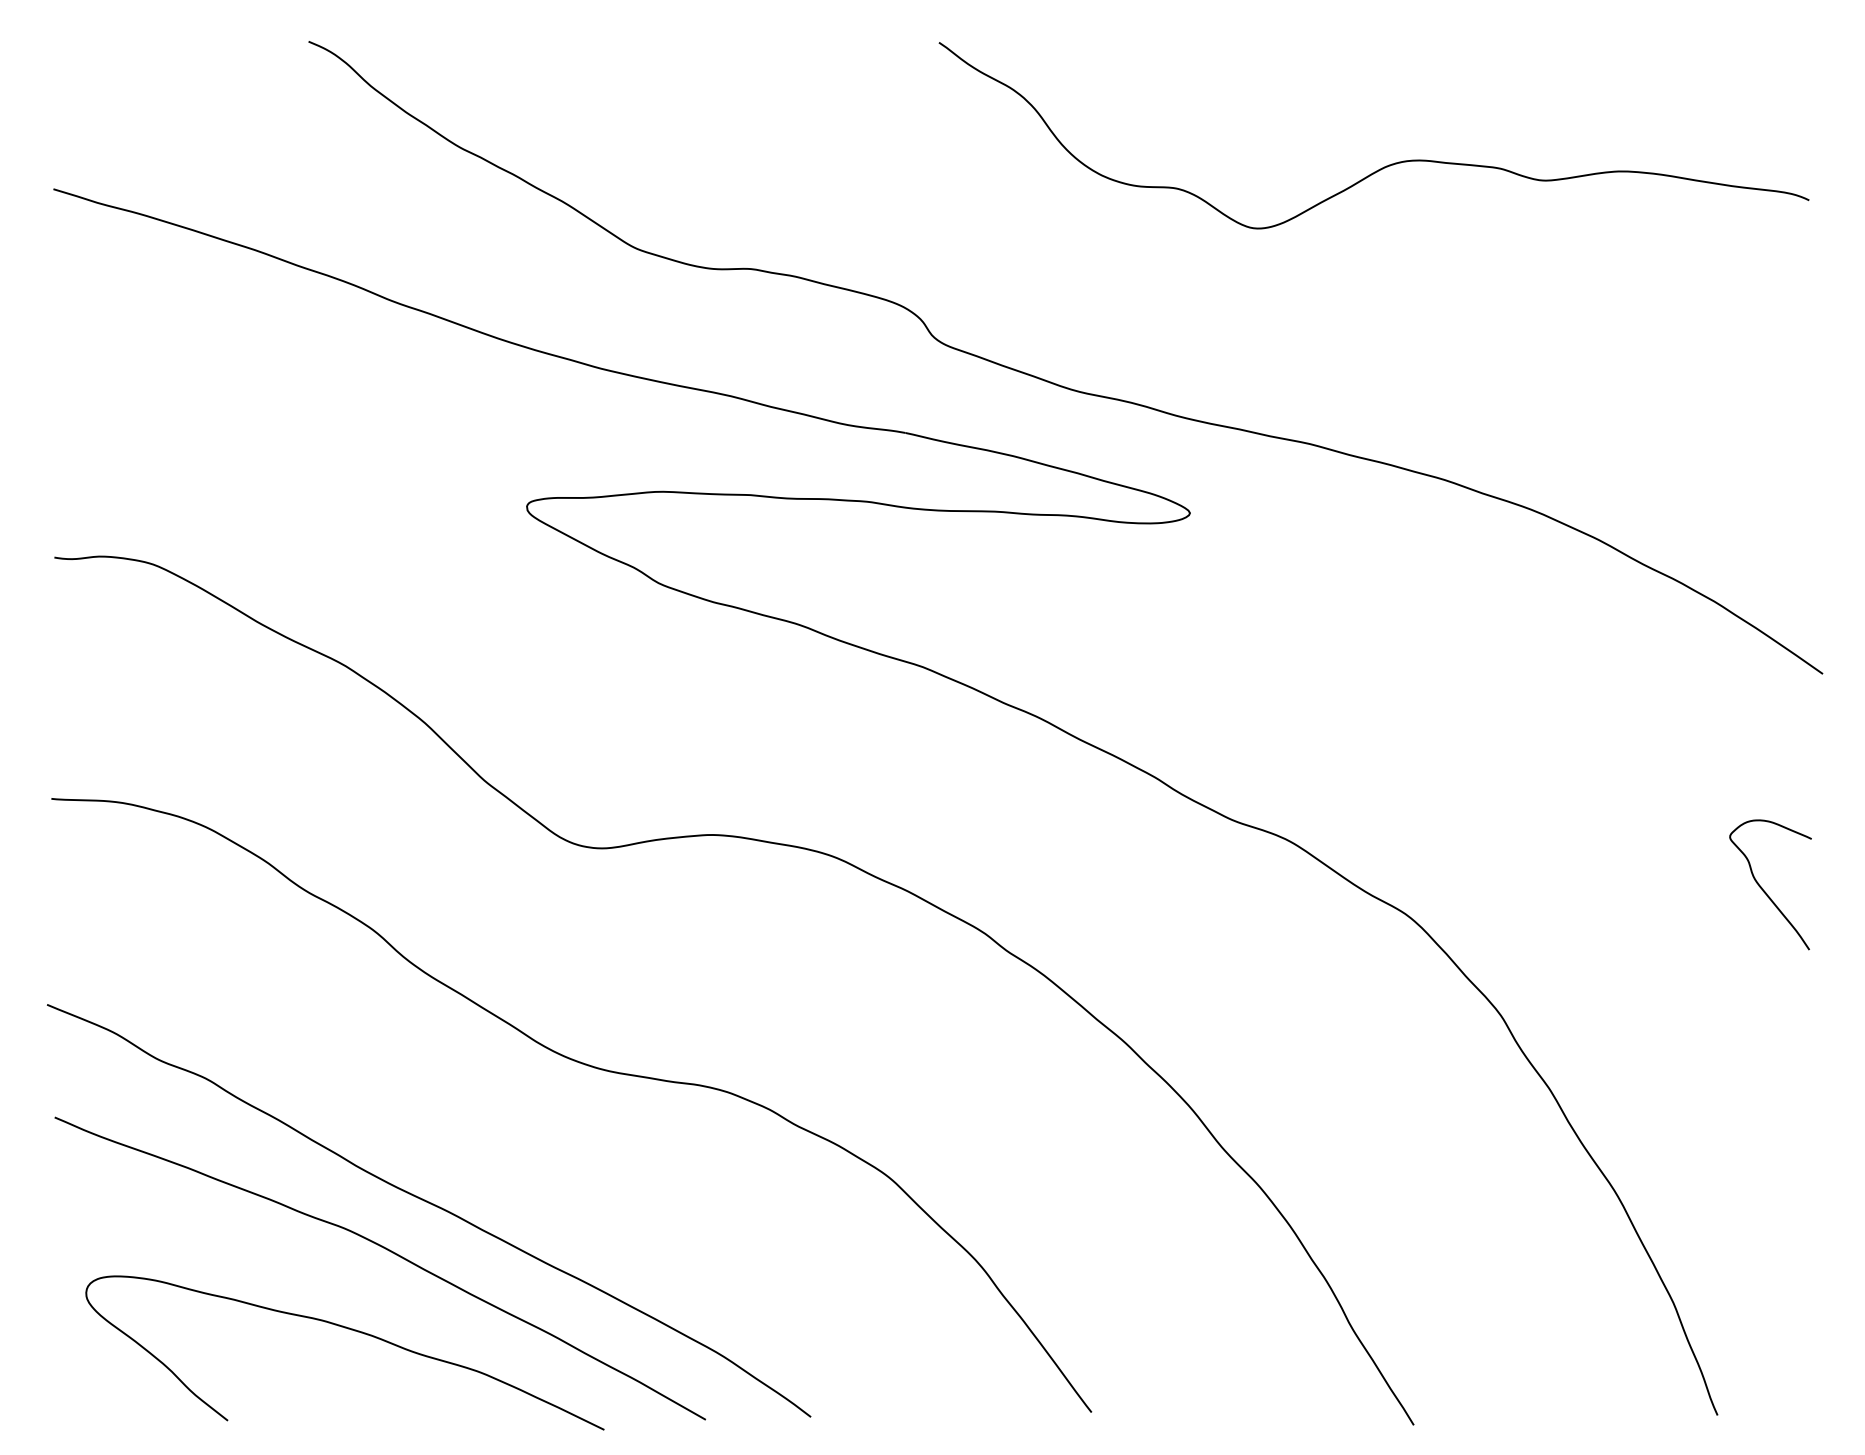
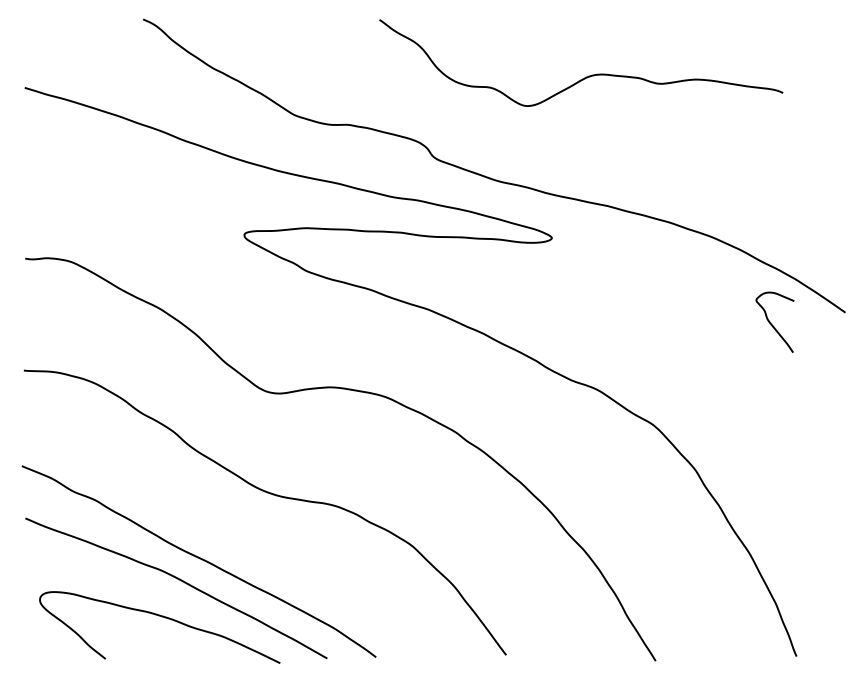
curve: (1389, 162) -> (588, 75), moved
curve: (1762, 887) -> (771, 323), moved

